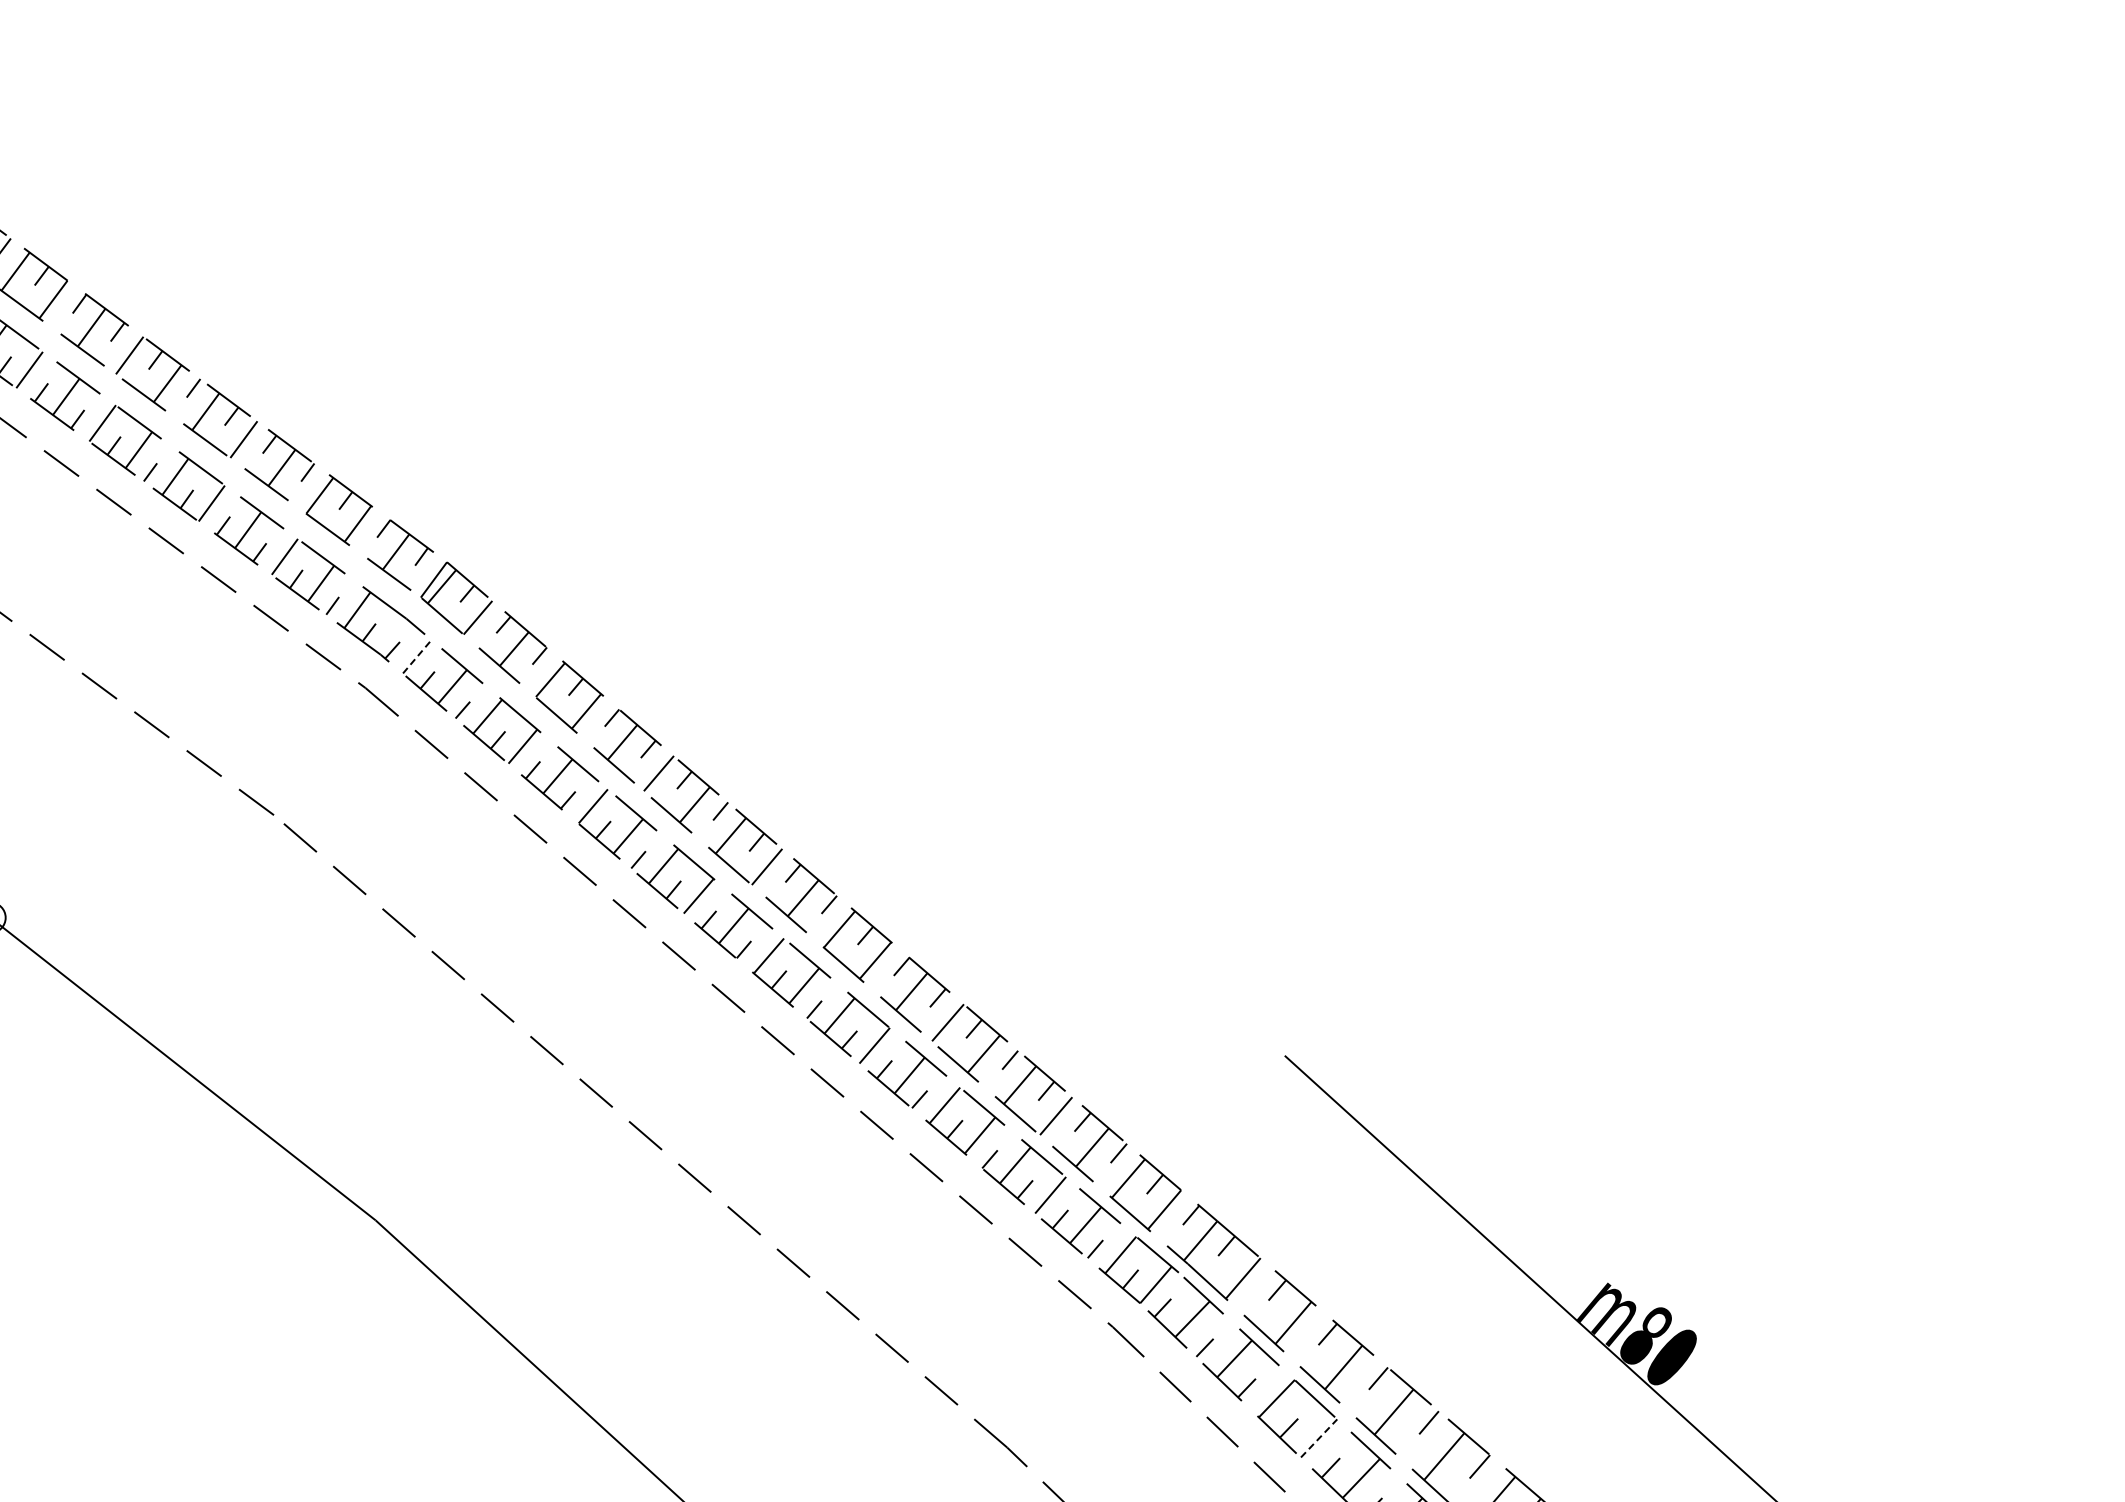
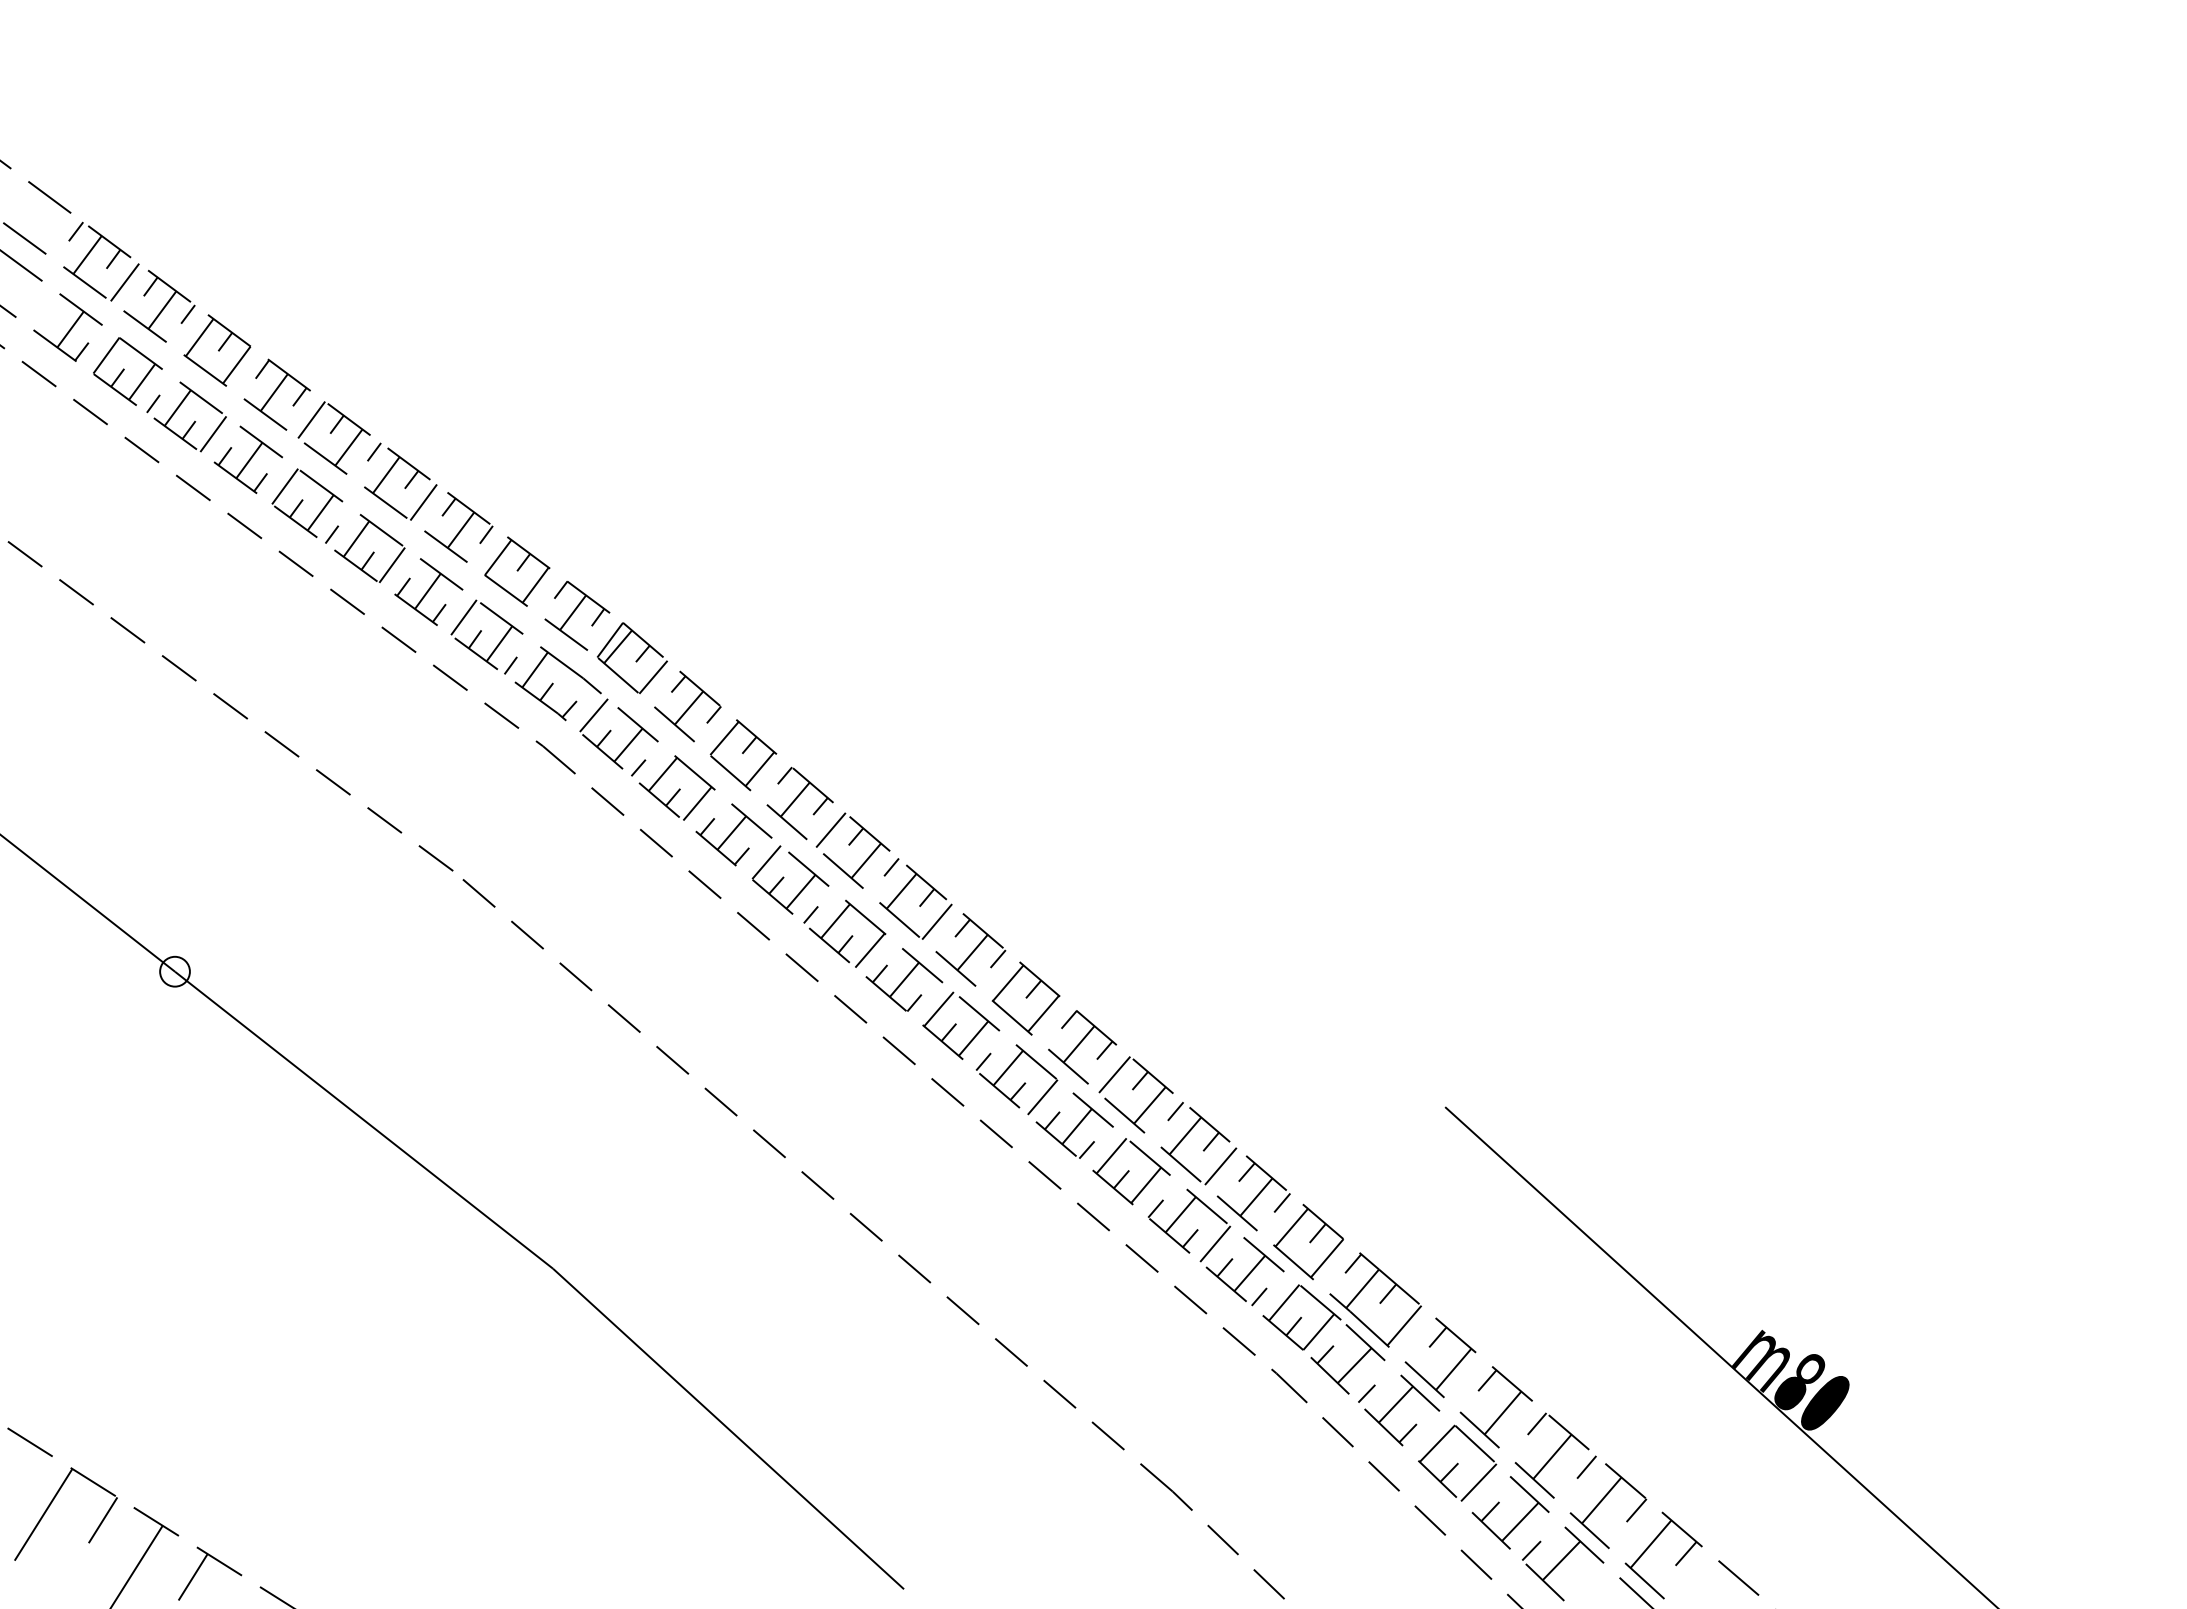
line: (416, 656) -> (593, 715), dashed -> solid
line: (1318, 1438) -> (1478, 1482), dashed -> solid

